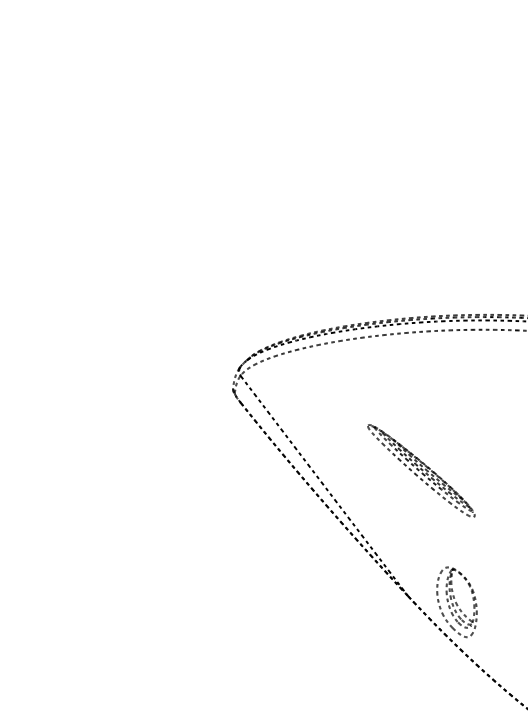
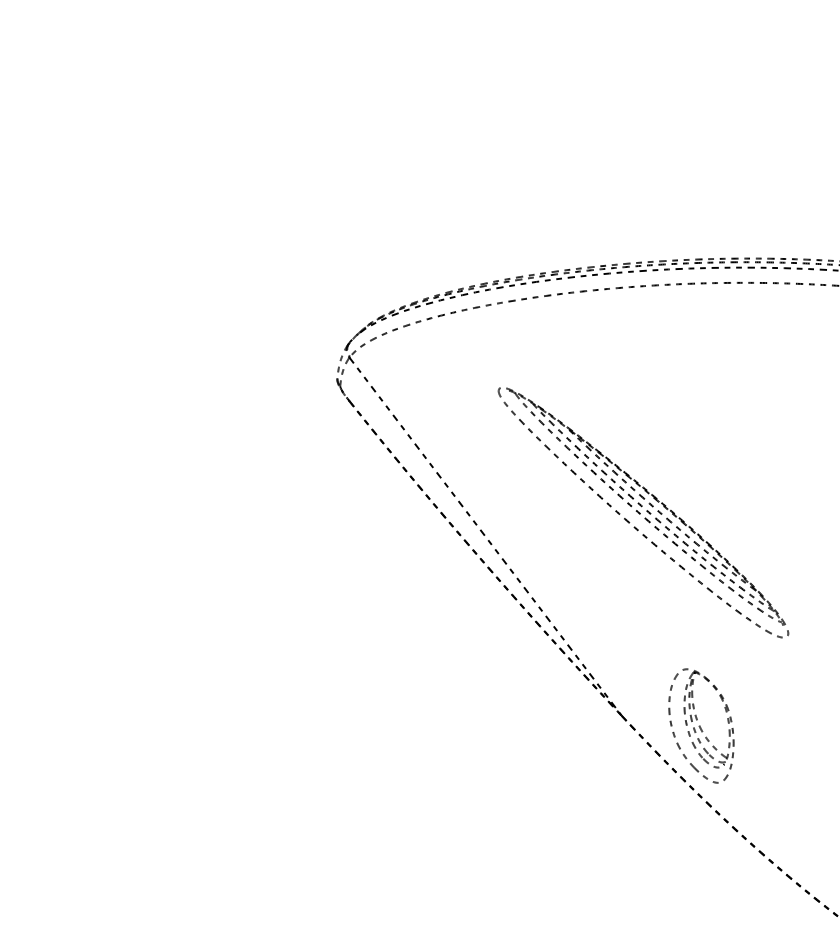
part: (421, 470) -> (643, 511), size x1.67

